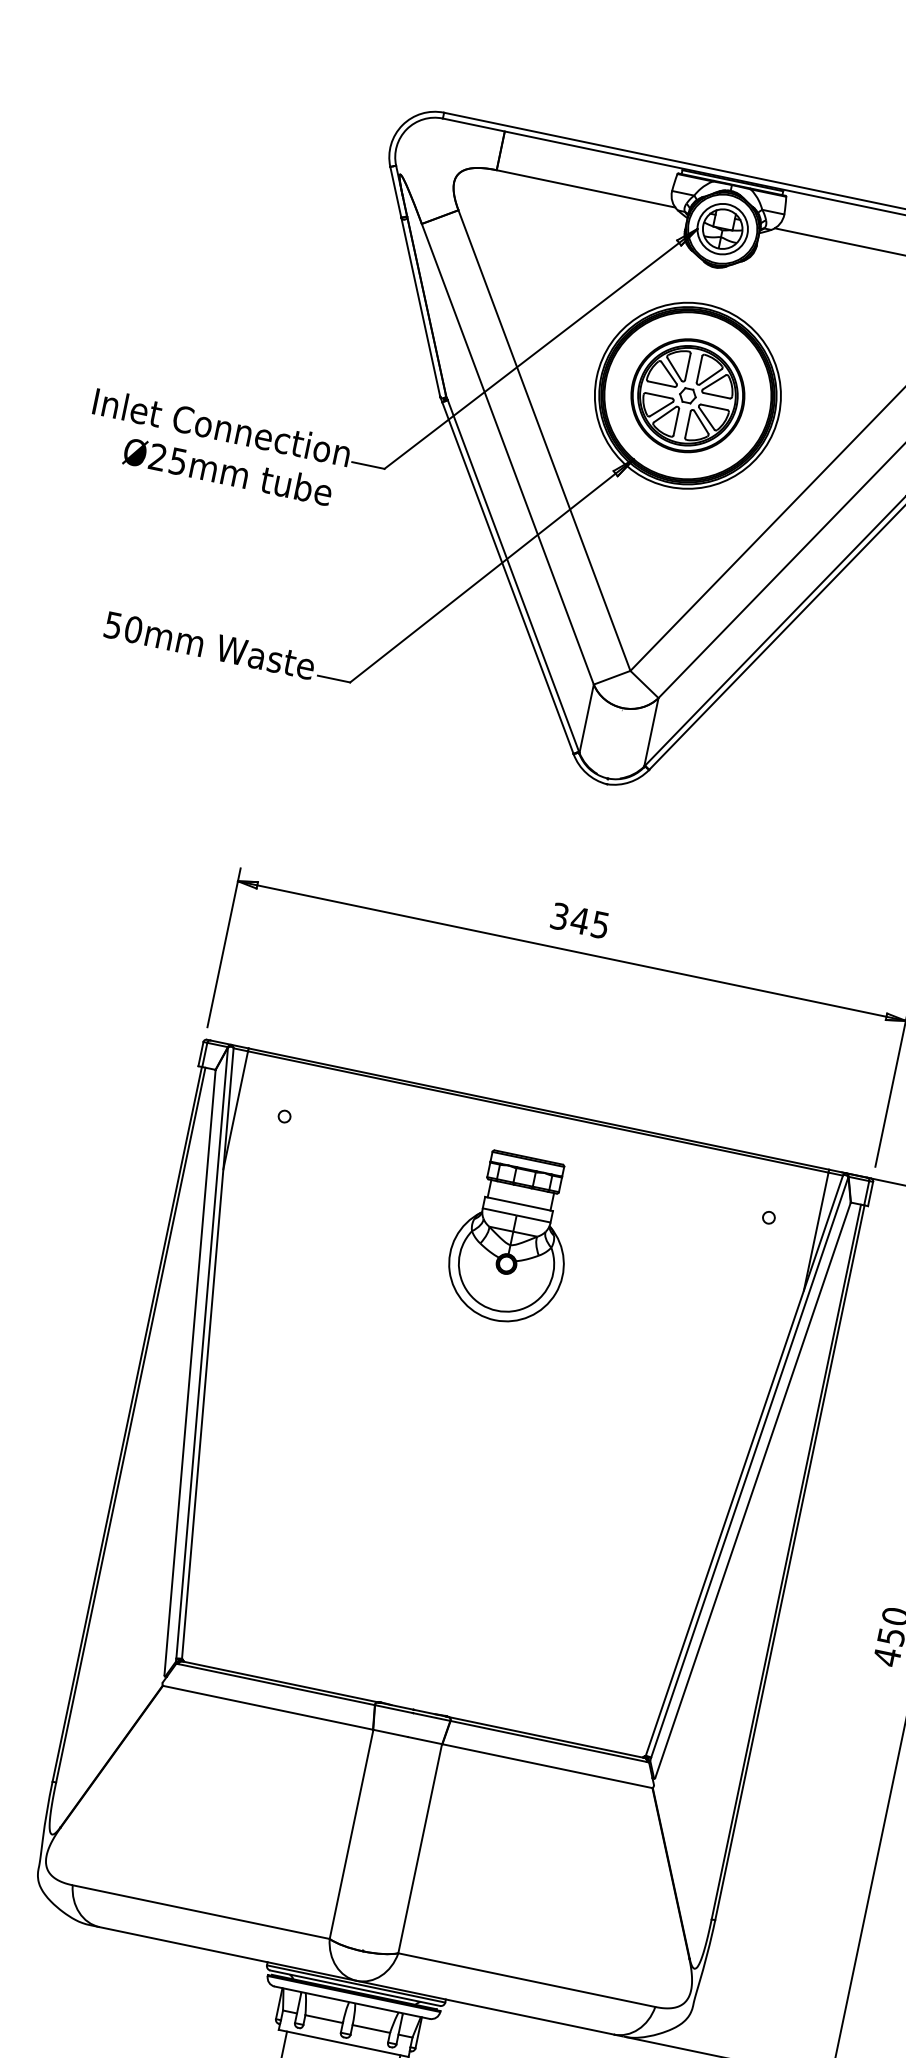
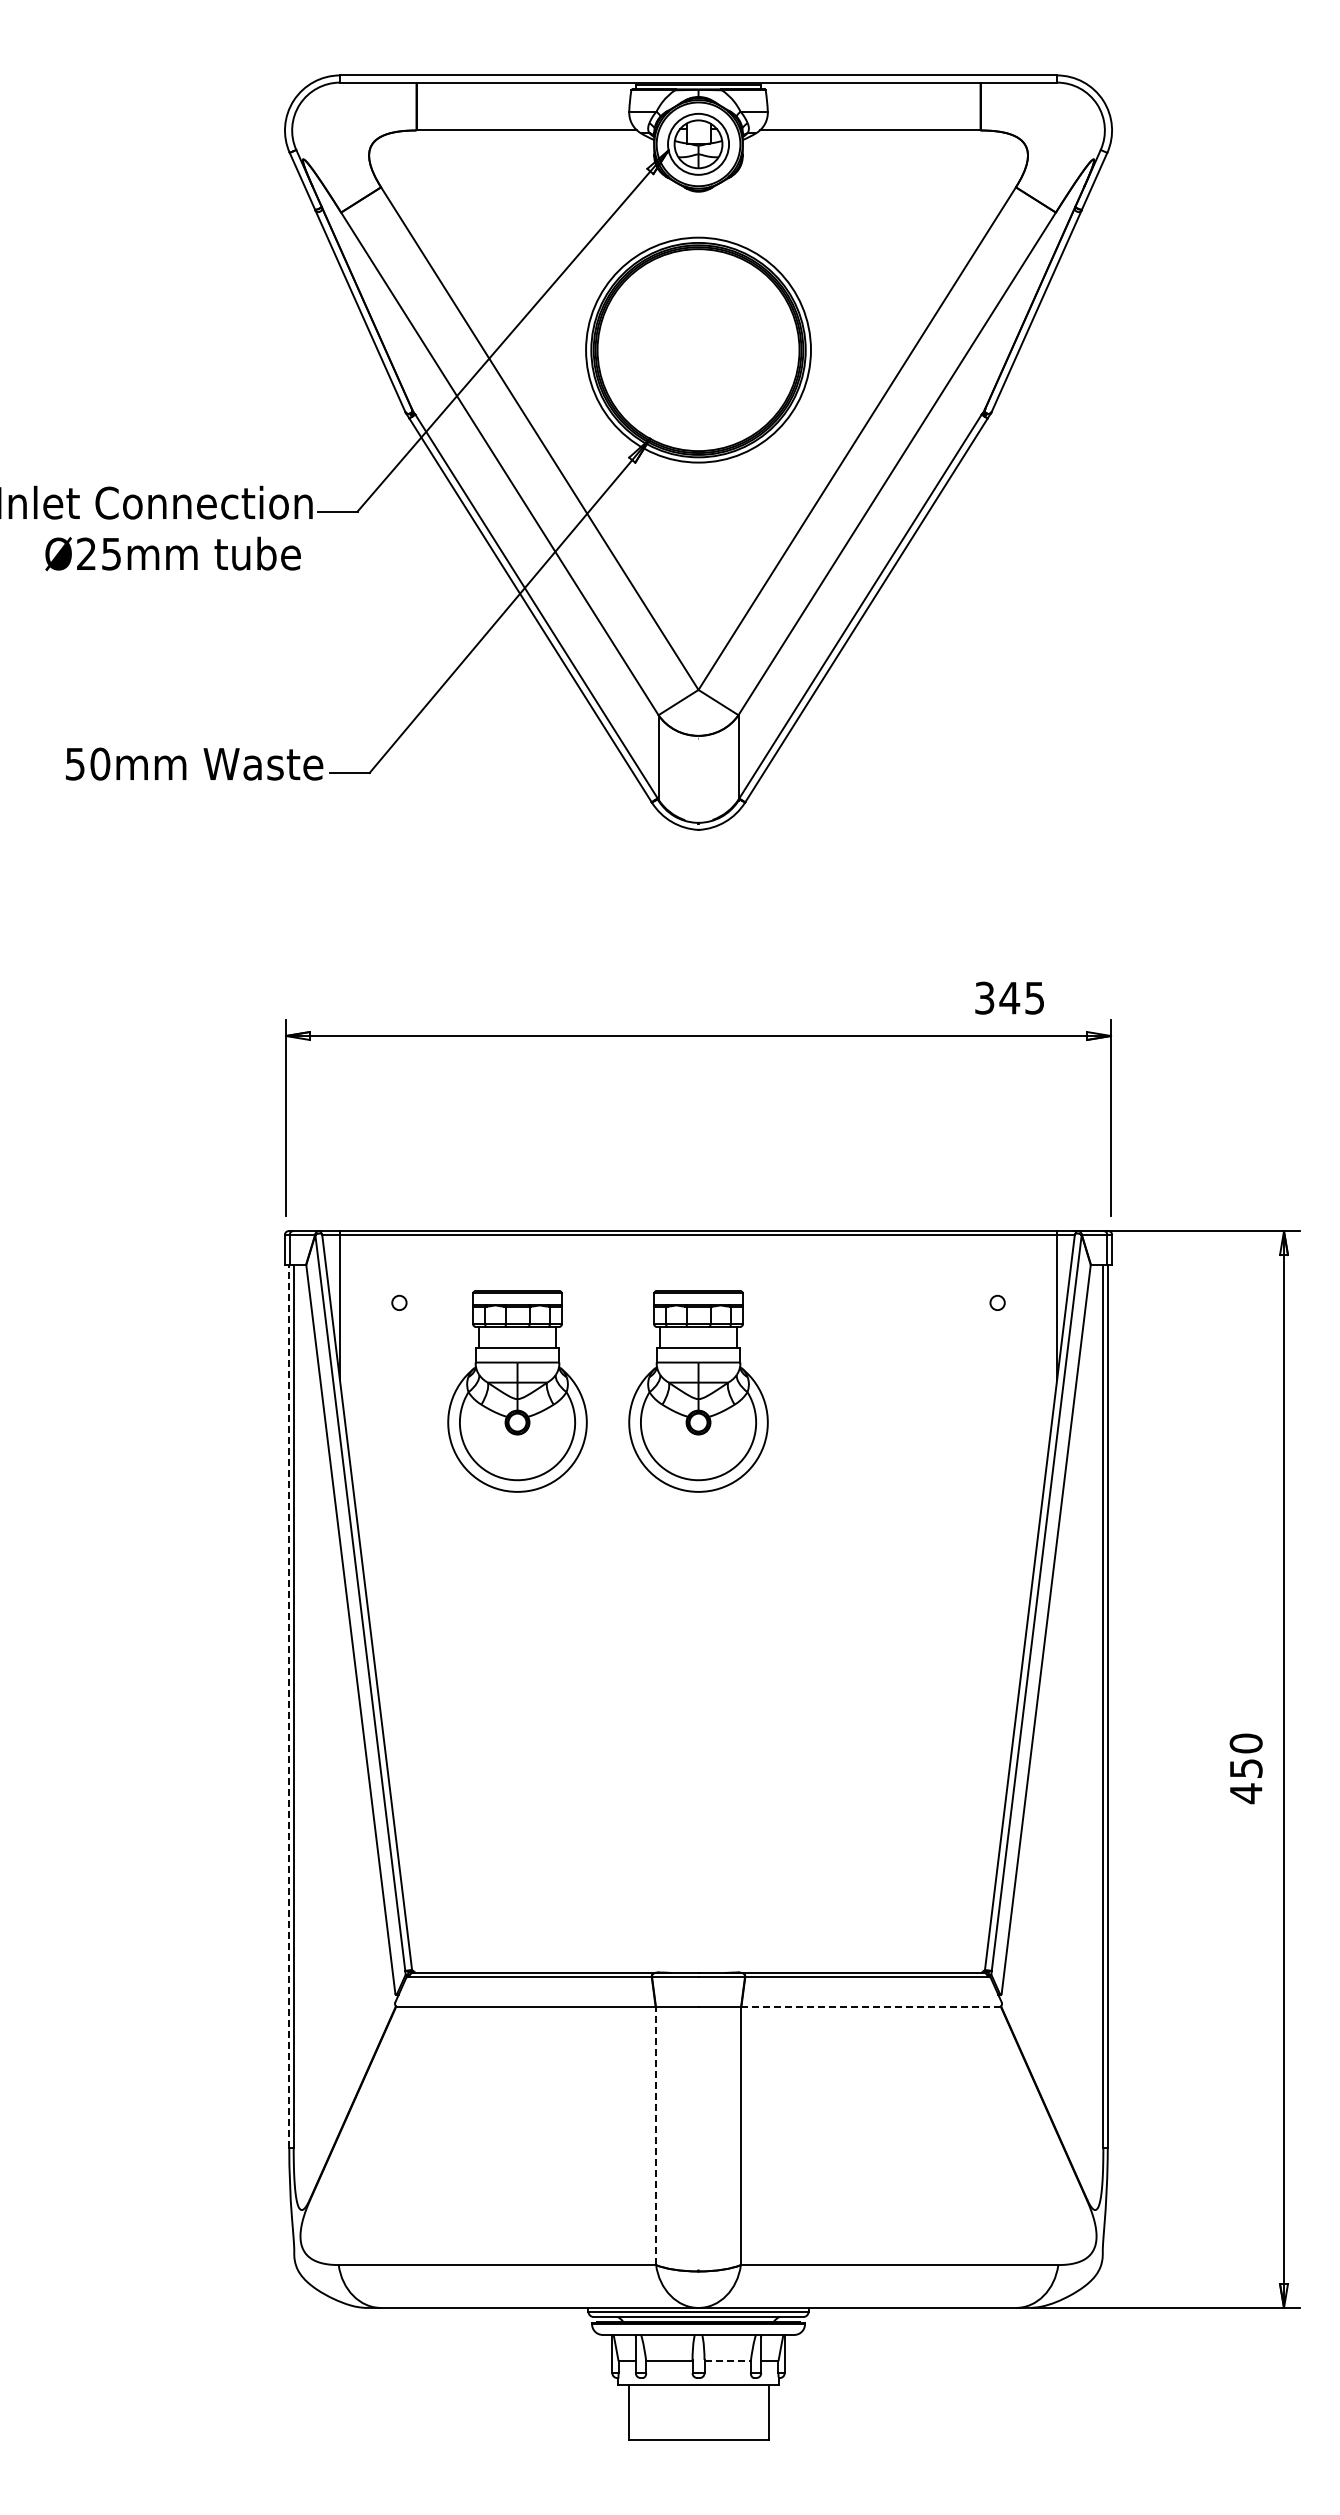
part: (688, 395) -> (698, 349), removed
text: (580, 920) -> (1009, 997), moved
part: (365, 1208) -> (517, 1391), added
line: (127, 1423) -> (289, 1705), solid -> dashed
line: (547, 1766) -> (871, 2006), solid -> dashed
line: (351, 1834) -> (656, 2135), solid -> dashed
line: (371, 2029) -> (728, 2361), solid -> dashed

